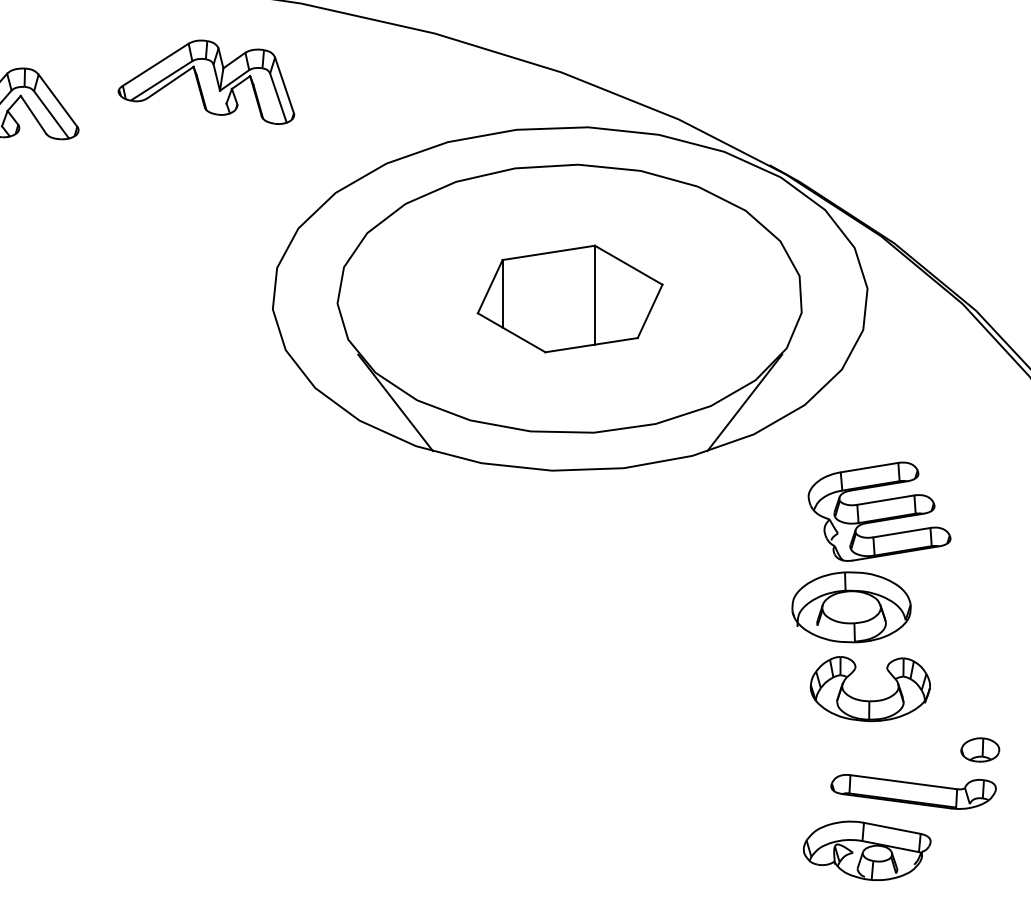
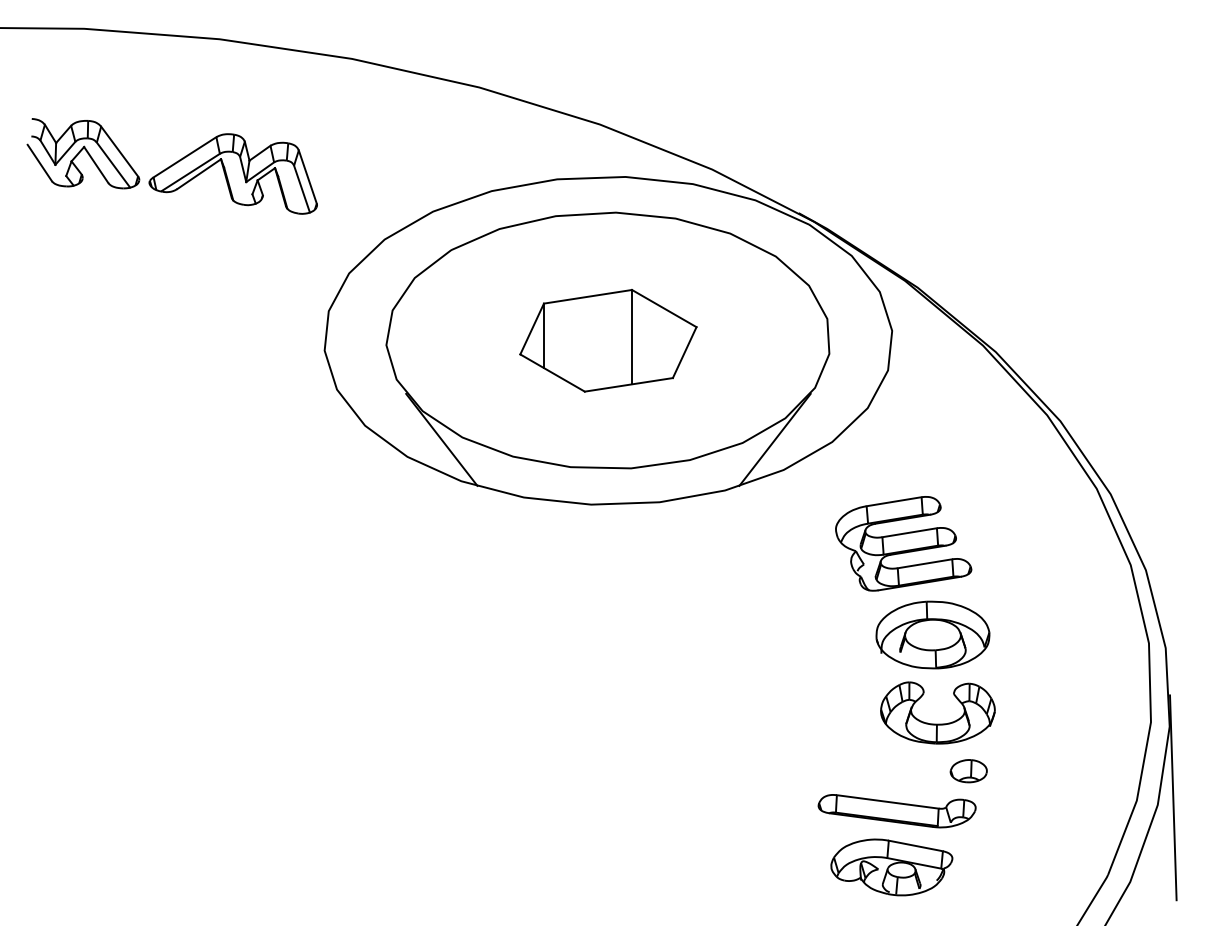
part: (205, 81) -> (232, 173), moved
part: (851, 606) -> (932, 634), moved
part: (869, 700) -> (937, 723), moved
part: (979, 750) -> (968, 771), moved
part: (912, 792) -> (896, 811), moved

